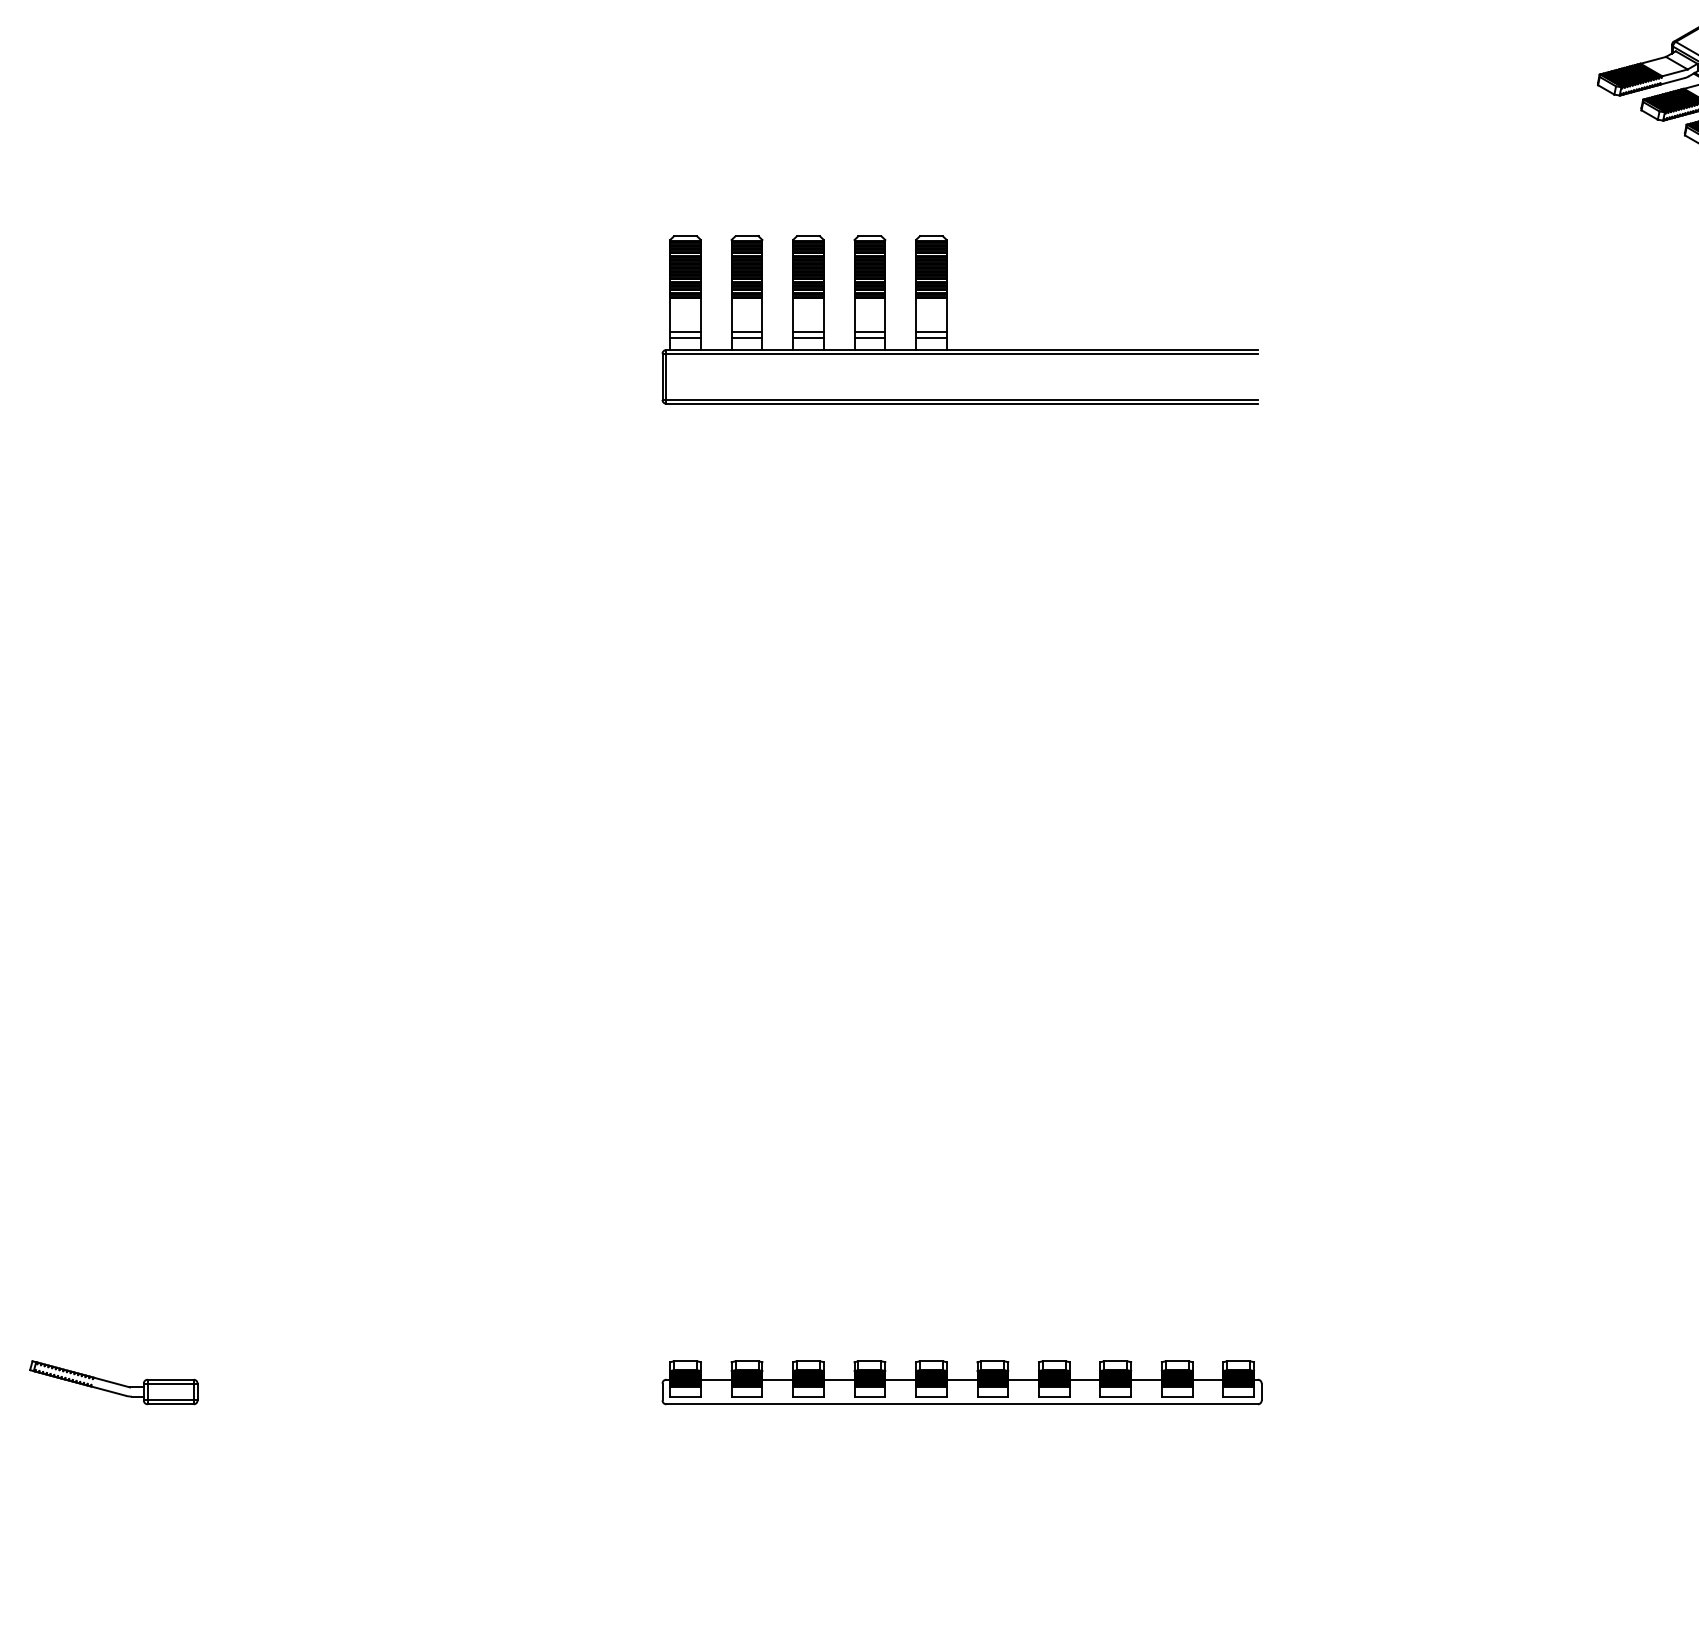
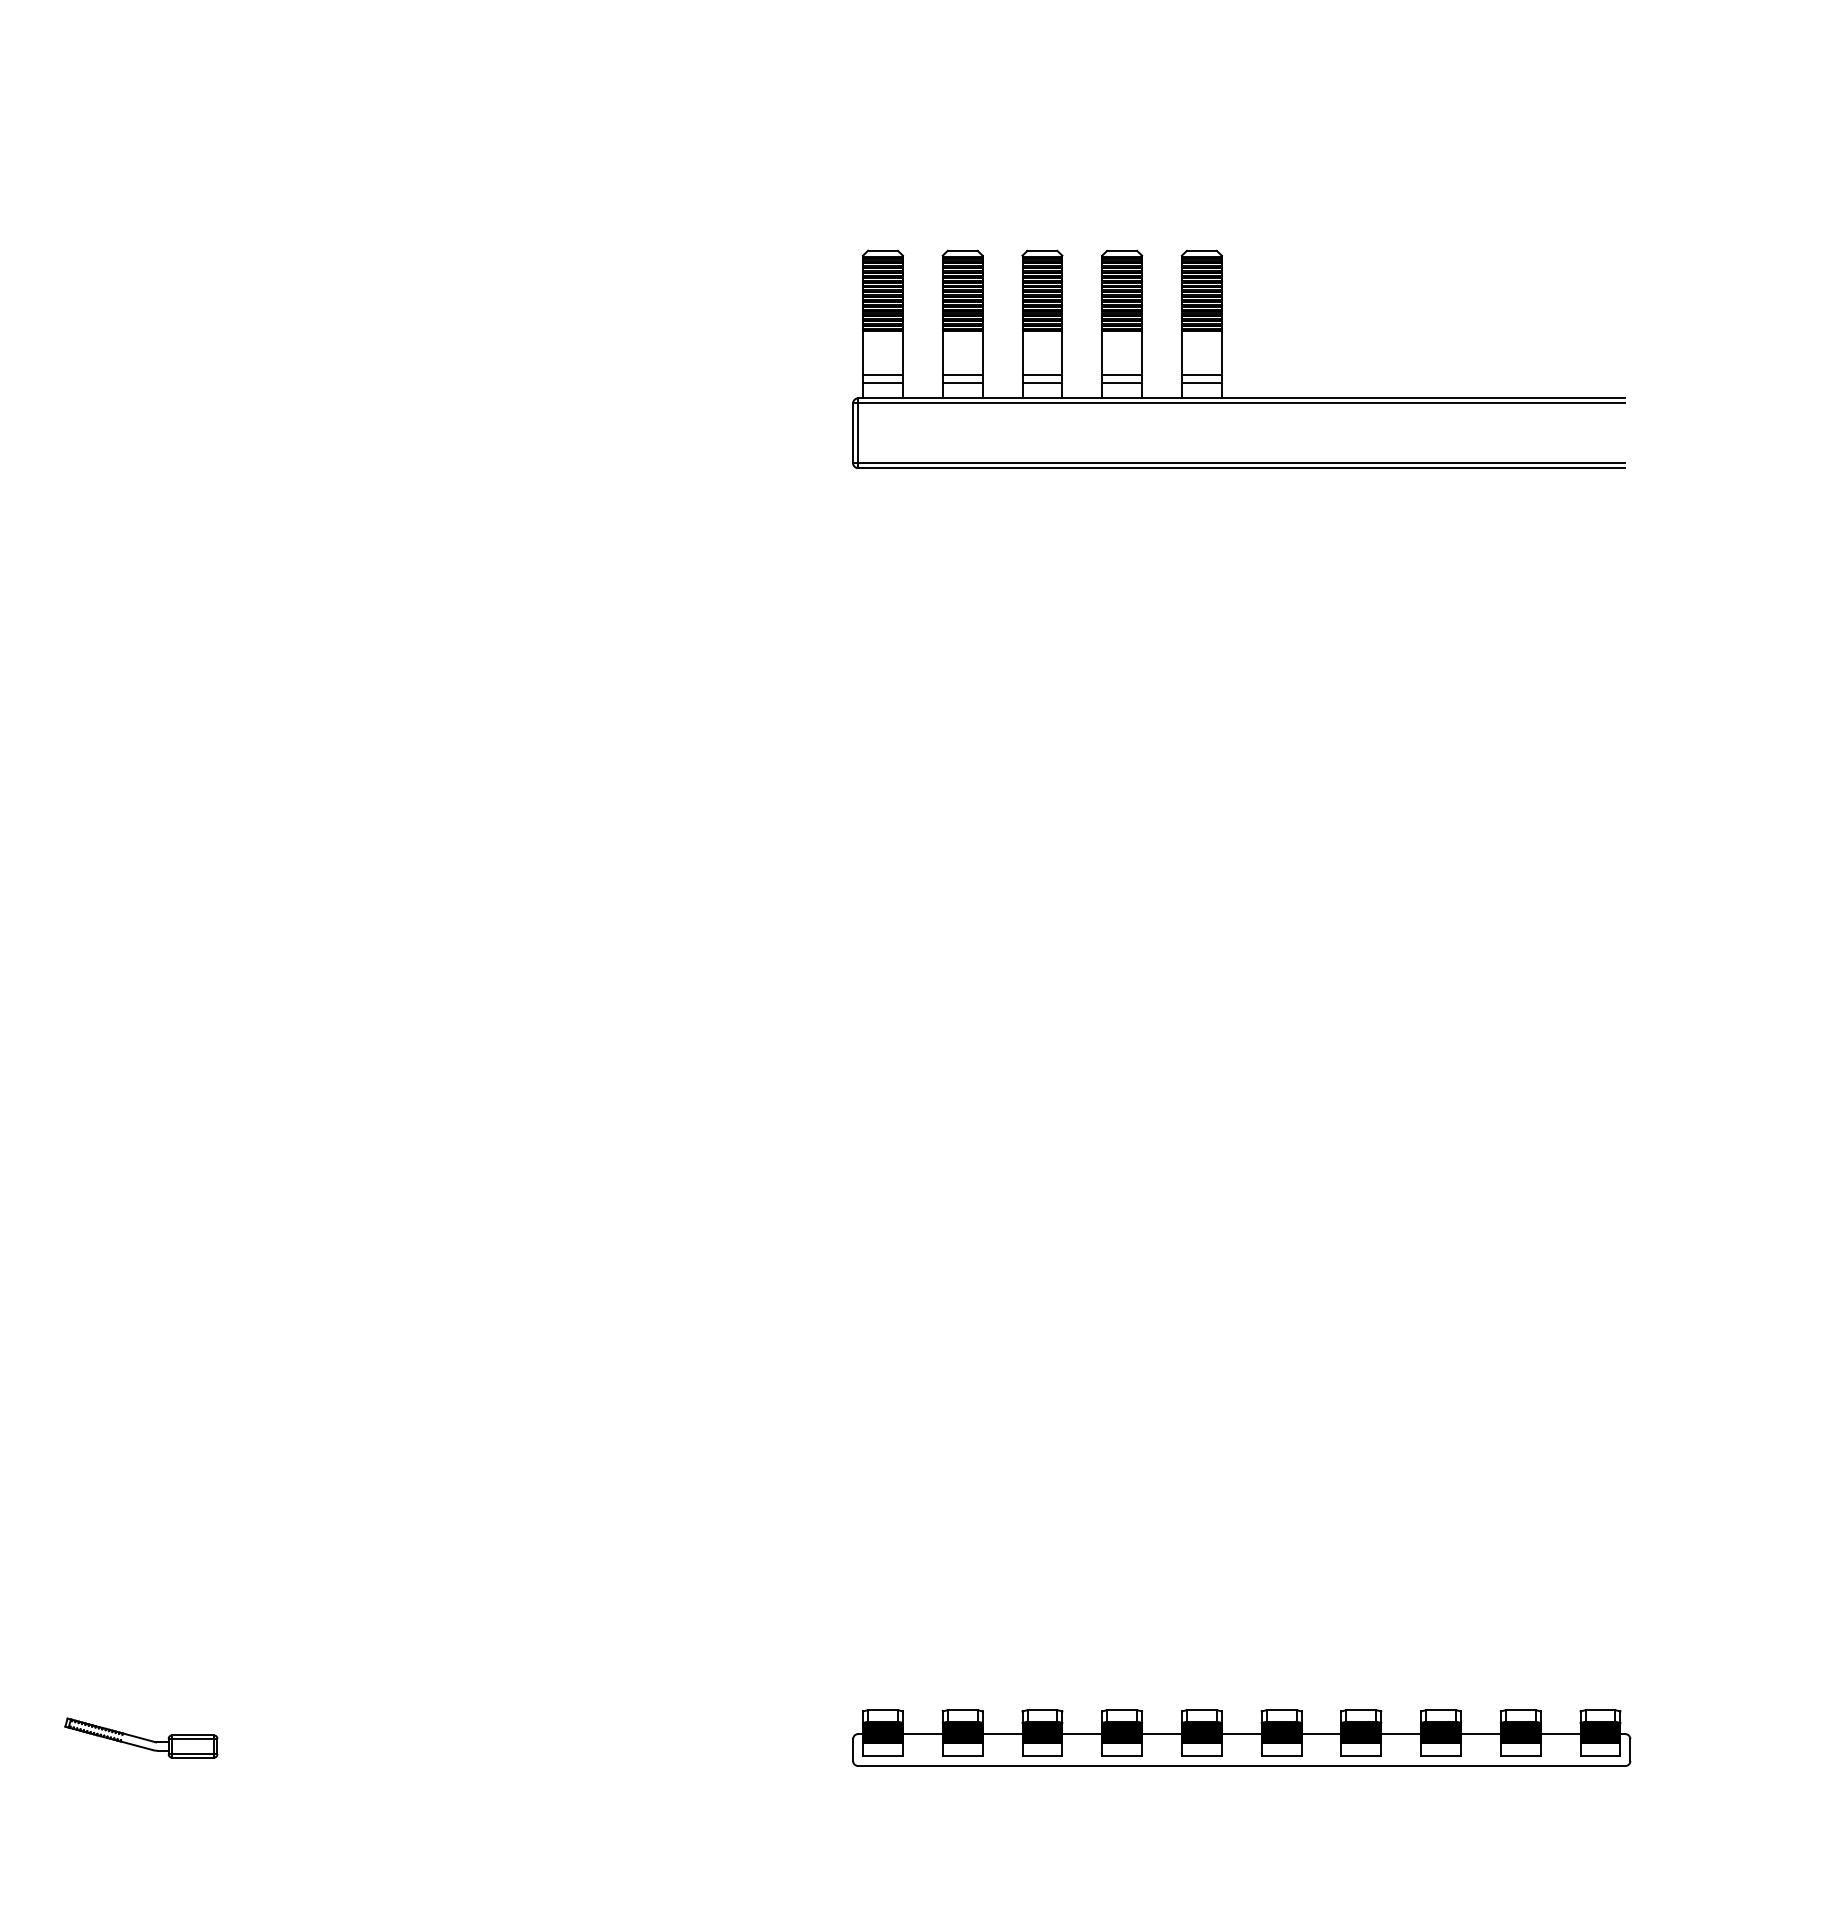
part: (113, 1382) -> (140, 1737), size x0.7

